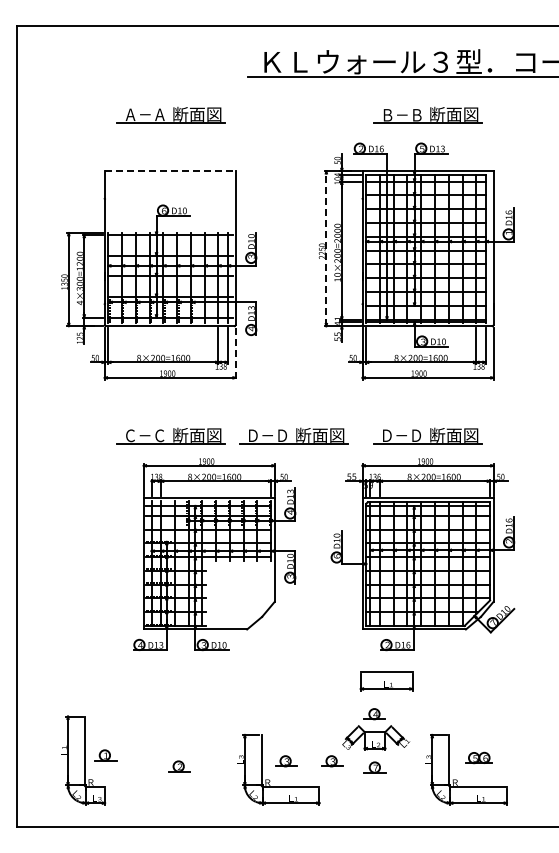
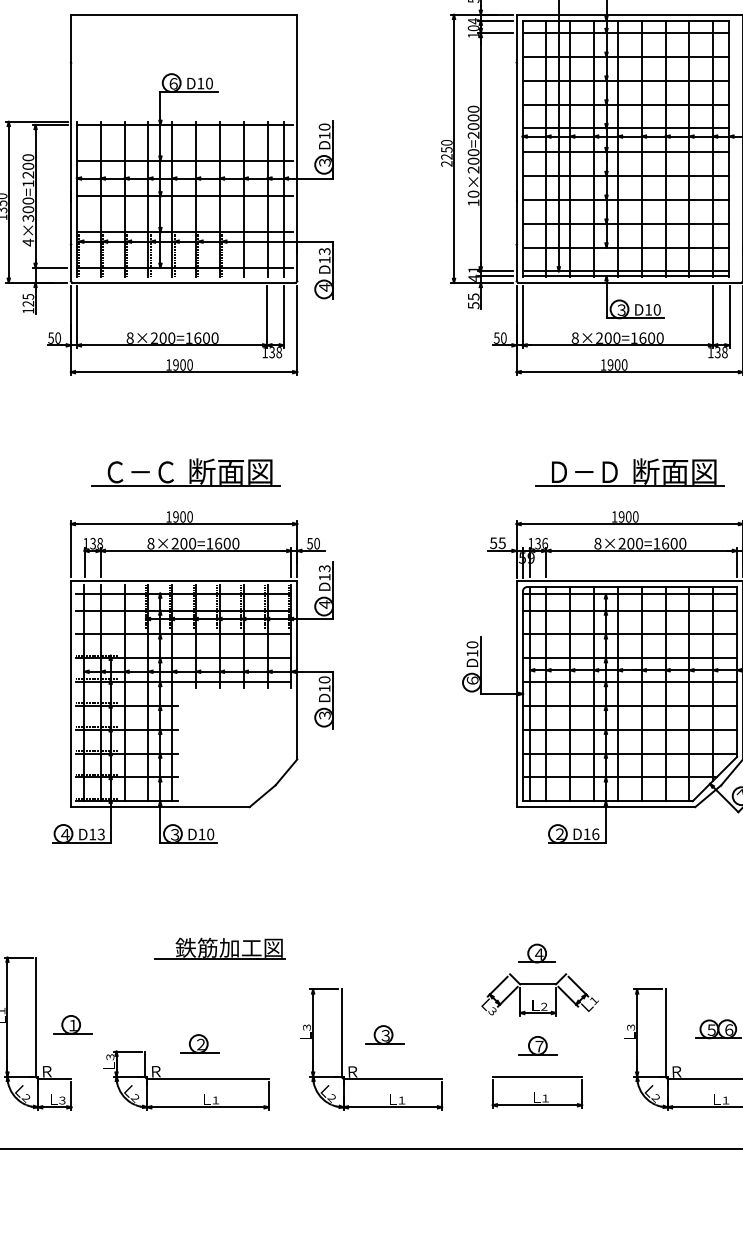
line: (170, 171) -> (184, 15), dashed -> solid
line: (326, 248) -> (454, 148), dashed -> solid
line: (235, 353) -> (296, 330), dashed -> solid
part: (293, 435) -> (397, 471), removed
part: (214, 554) -> (193, 677), moved
part: (386, 681) -> (537, 1092), moved
part: (191, 711) -> (220, 948), added
part: (332, 761) -> (464, 1035), removed
part: (172, 787) -> (188, 1080), added

